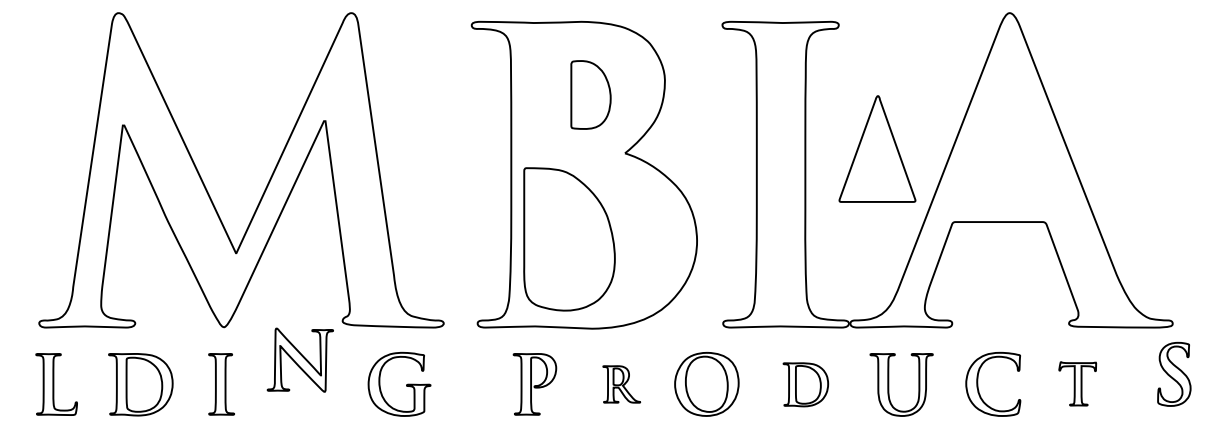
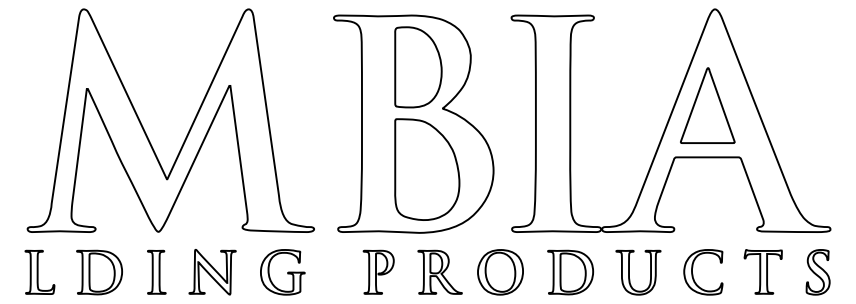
part: (590, 94) -> (418, 67), size x1.67
part: (877, 148) -> (707, 105), moved
part: (569, 239) -> (427, 169), moved
part: (299, 359) -> (211, 271), moved
part: (1174, 373) -> (818, 271), moved
part: (1077, 383) -> (763, 271), size x1.43
part: (621, 384) -> (440, 272), size x1.67
part: (805, 384) -> (570, 272), size x1.43

